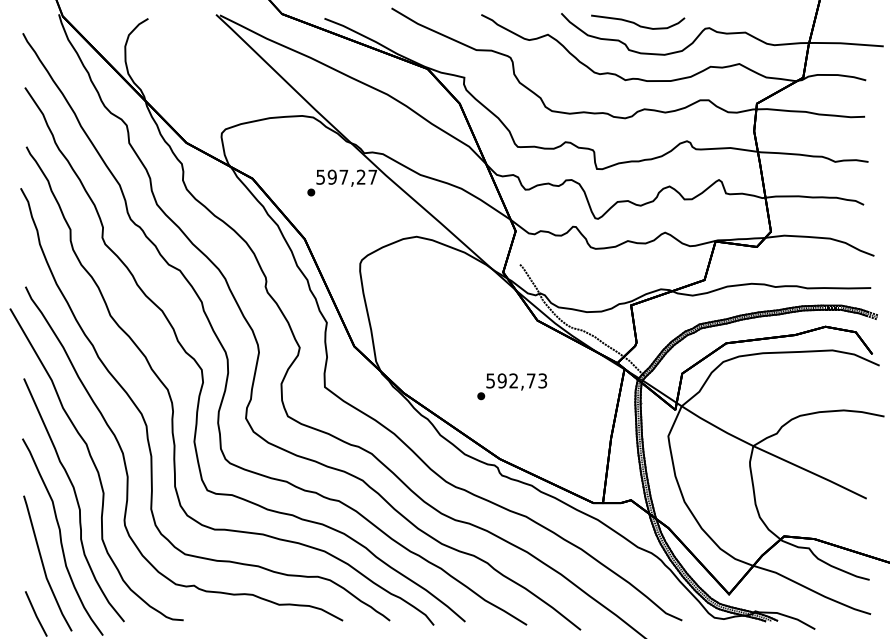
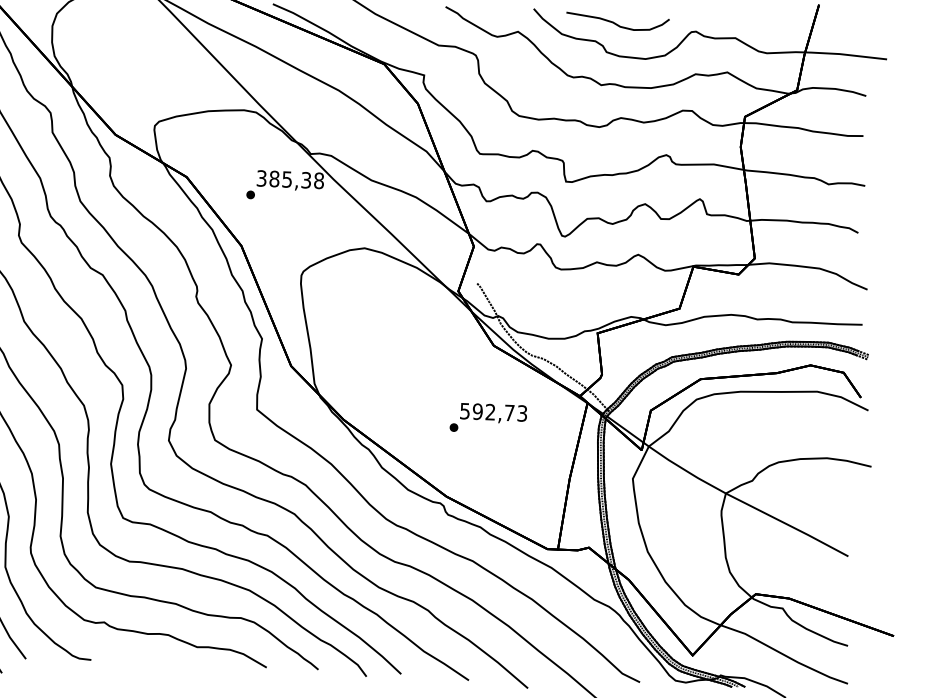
text: (346, 176) -> (290, 178), 597,27 -> 385,38
text: (512, 386) -> (488, 418), moved

